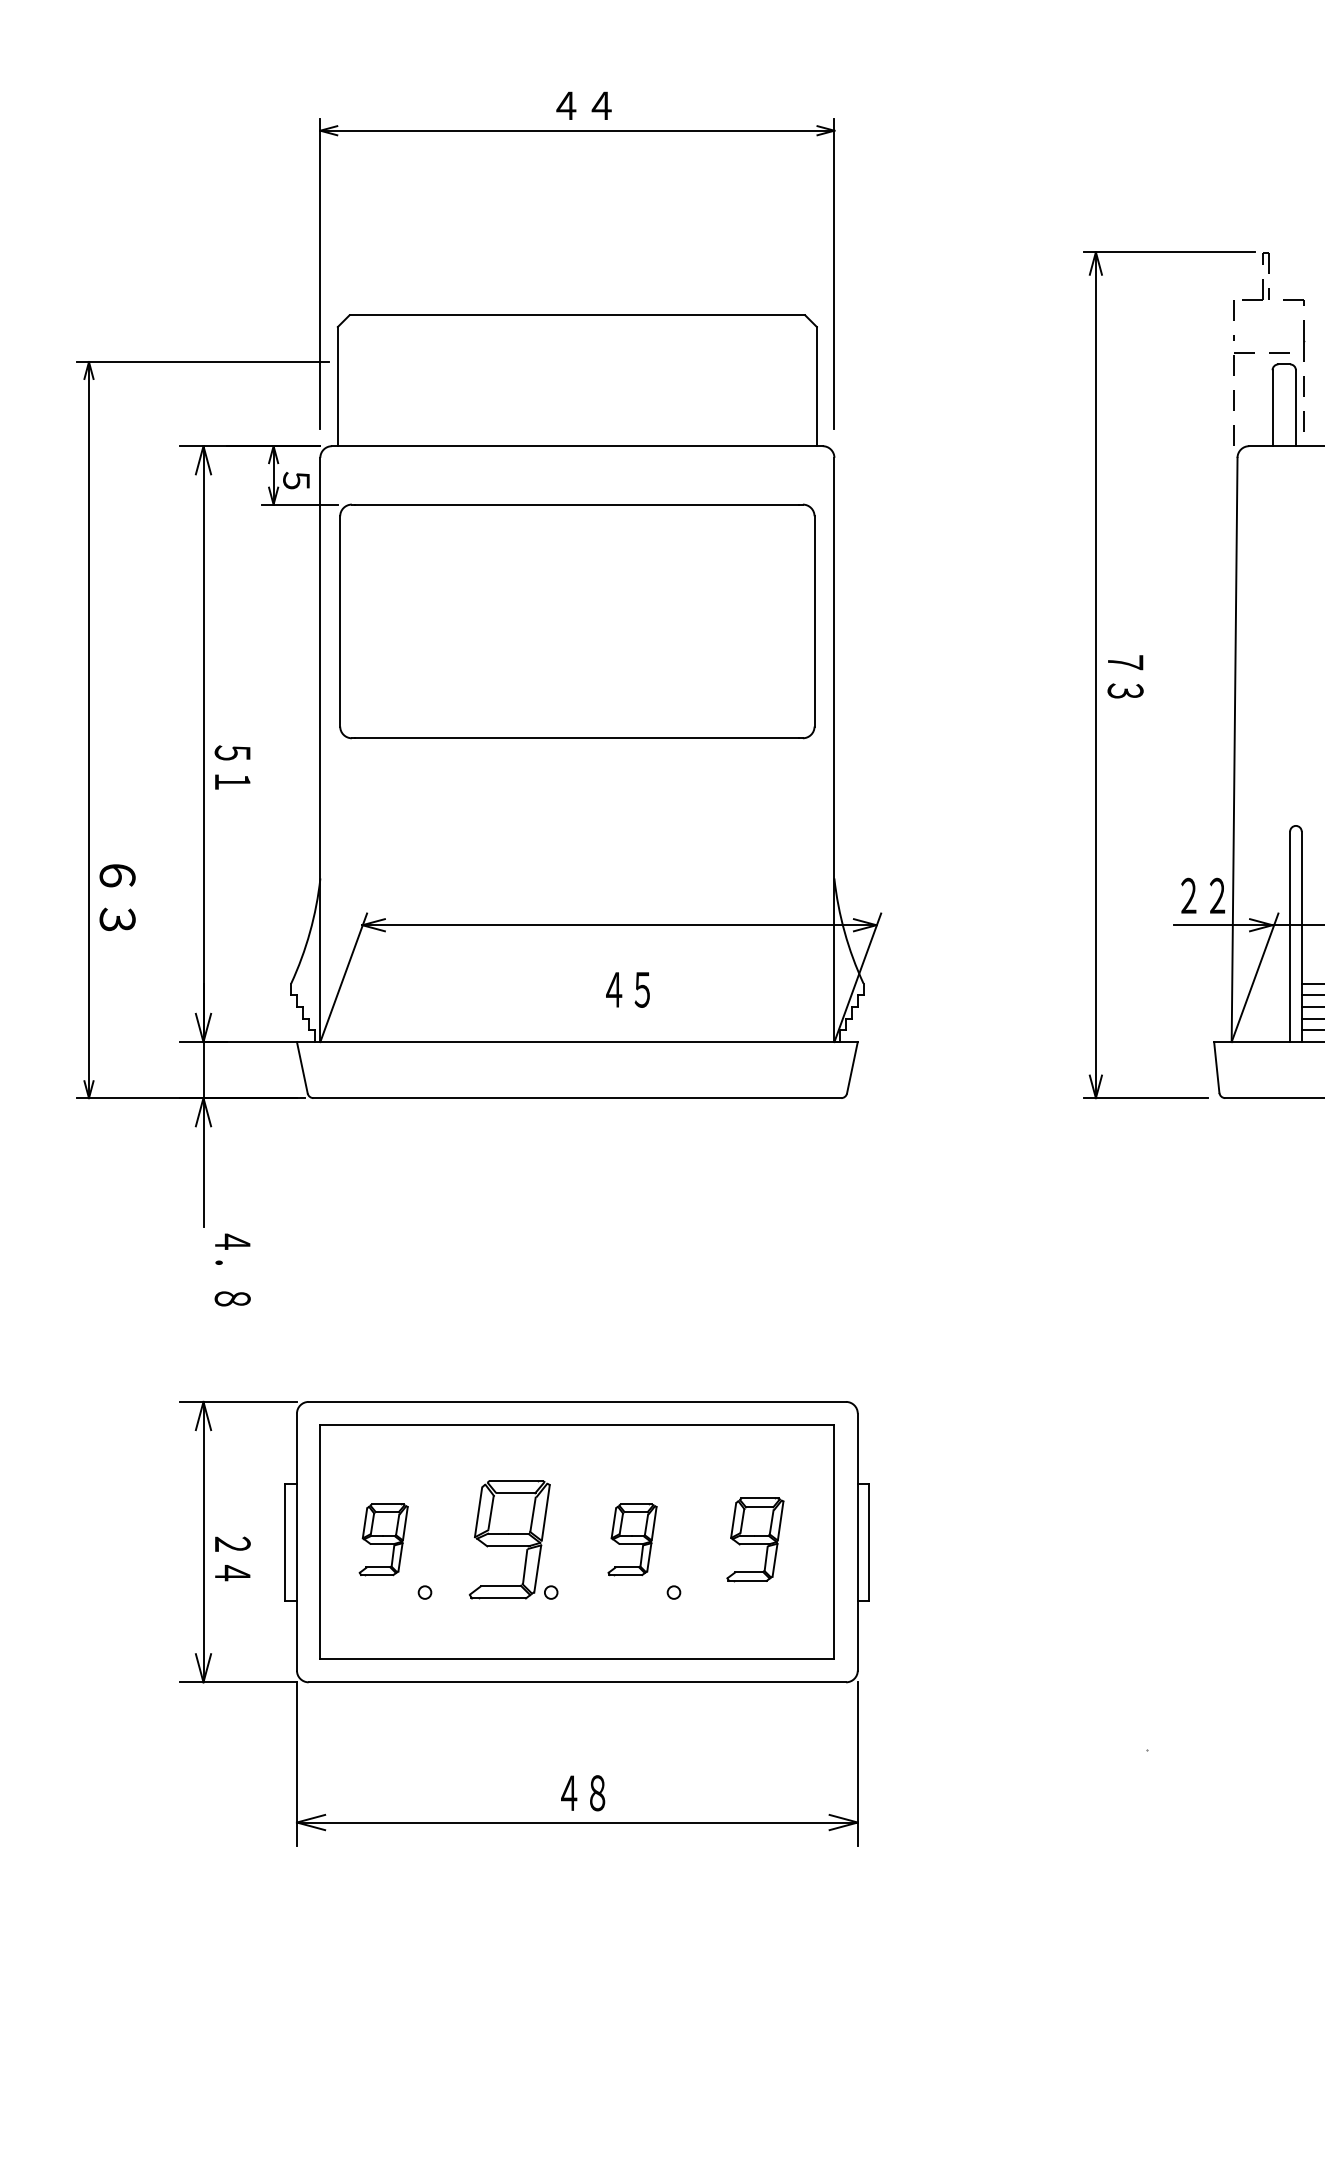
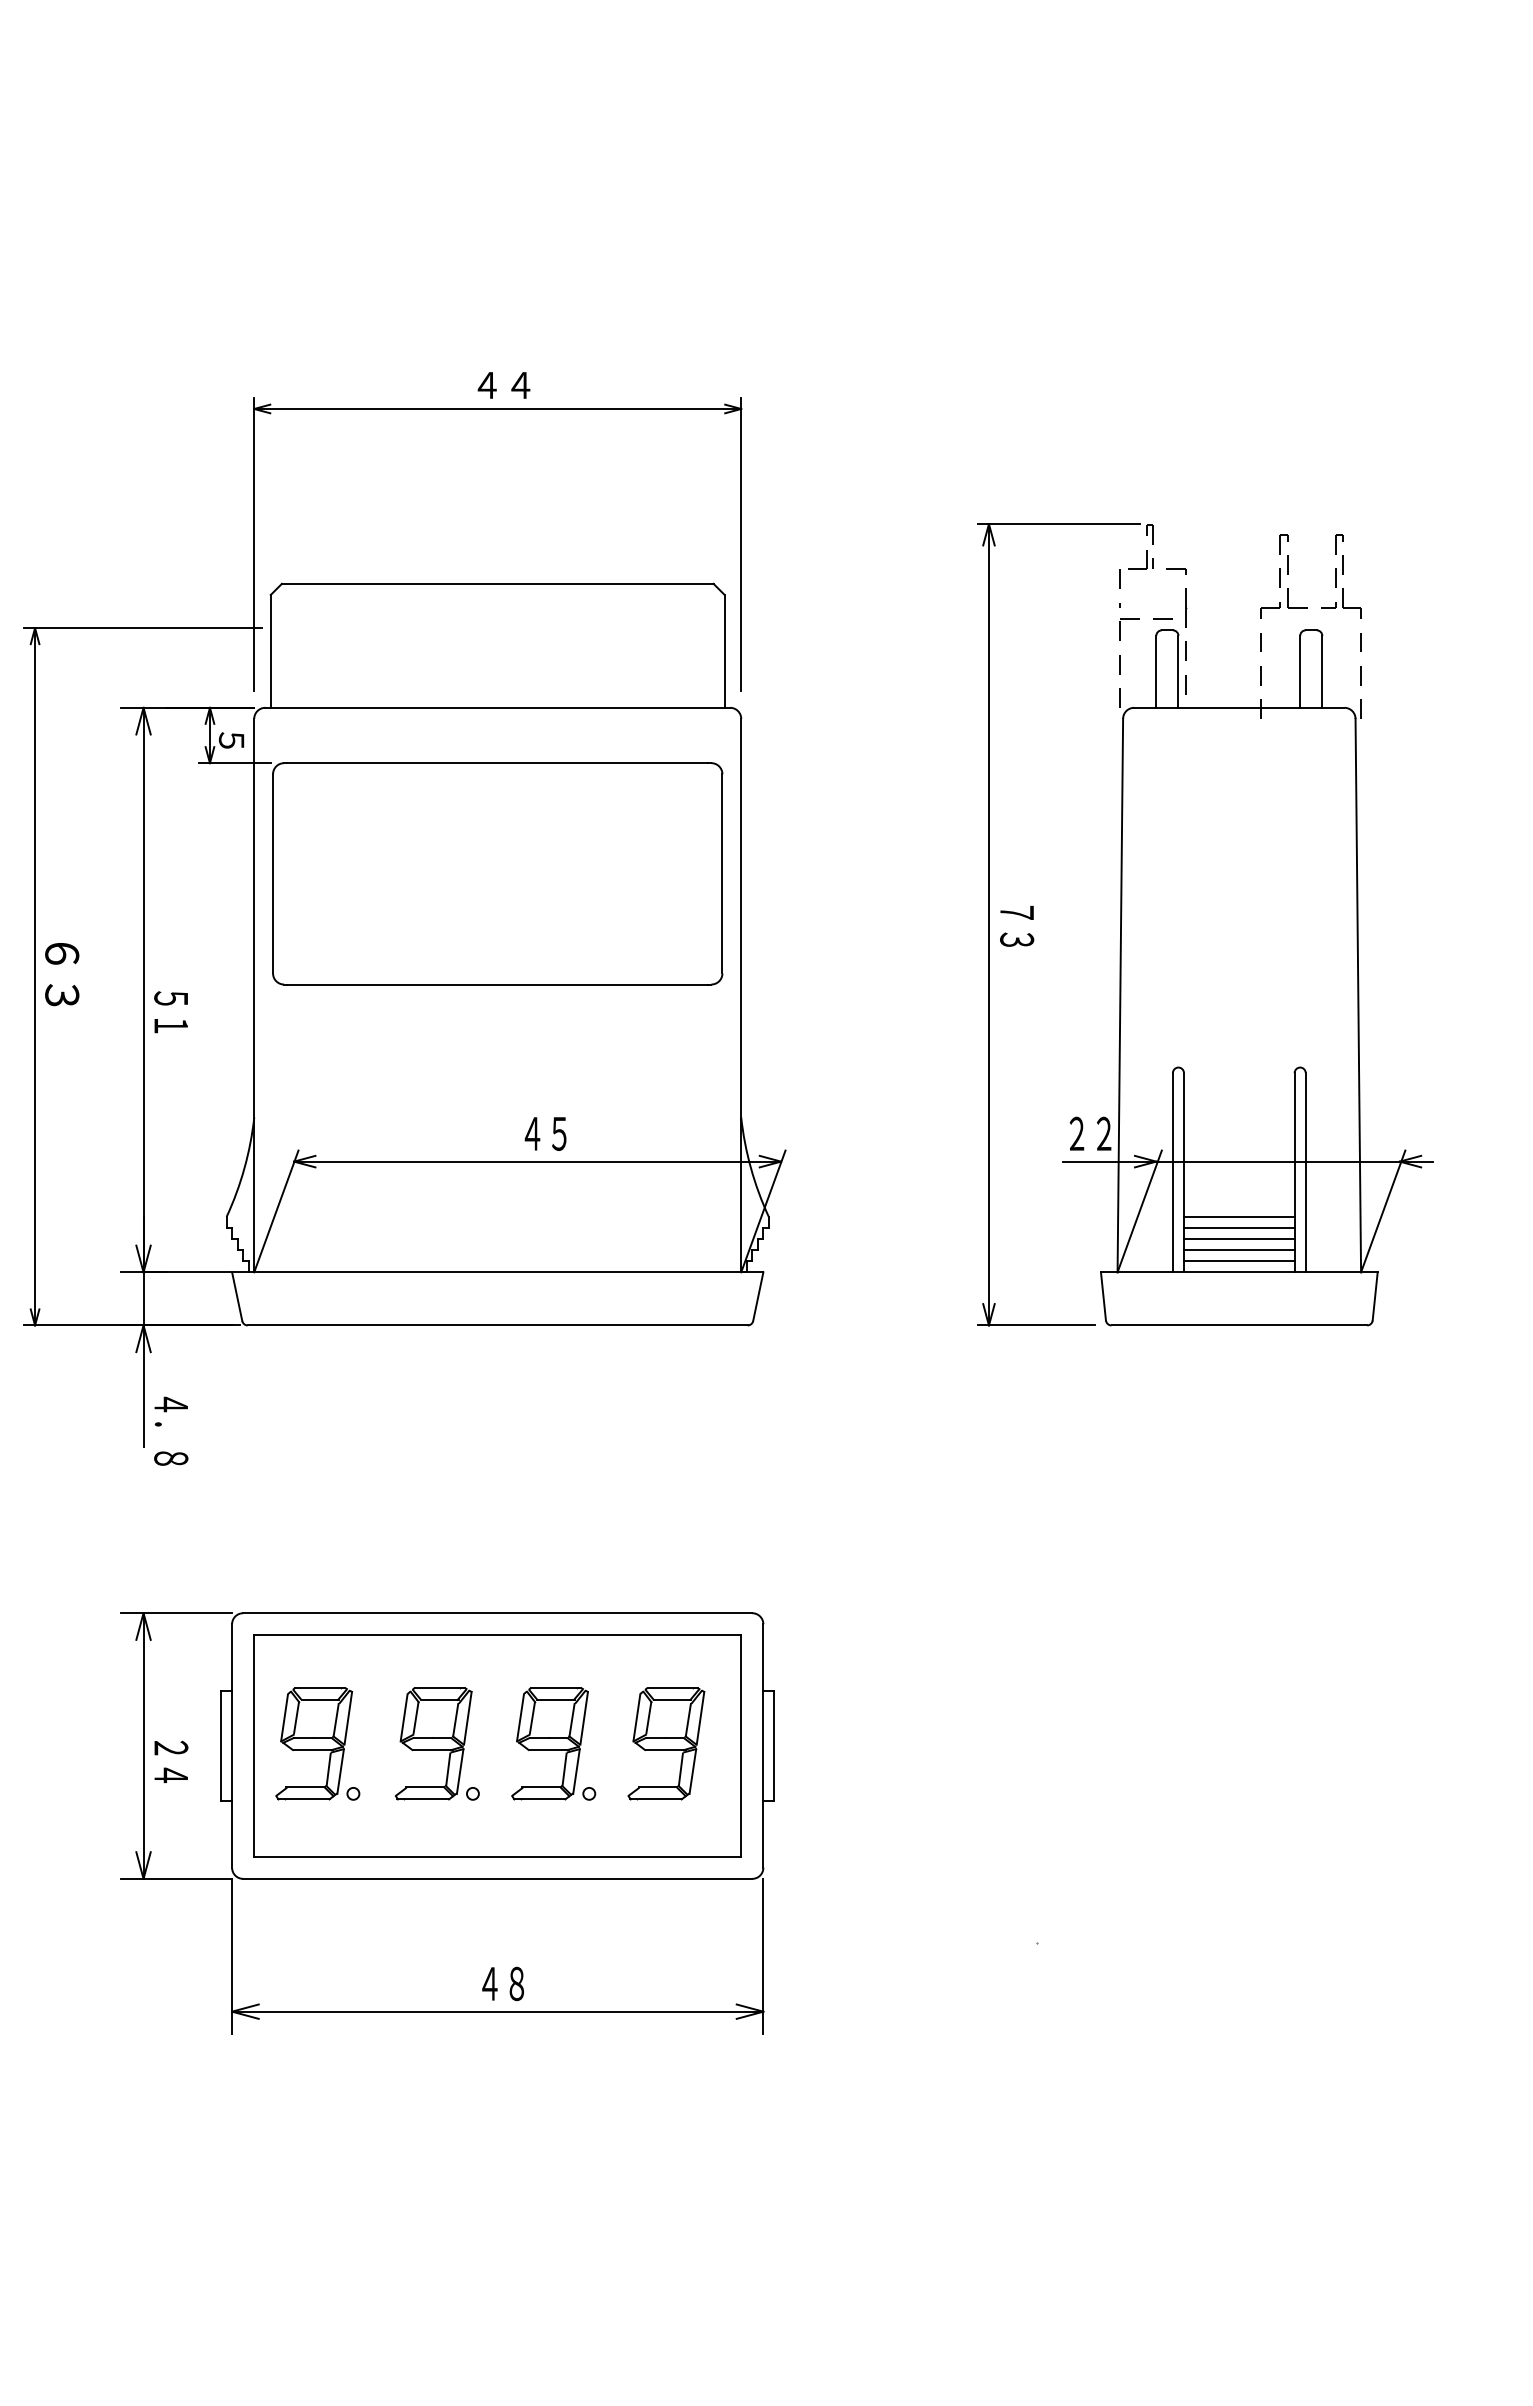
text: (117, 897) -> (62, 974), moved
text: (627, 989) -> (545, 1133), moved
text: (232, 1269) -> (171, 1430), moved
part: (383, 1539) -> (314, 1743), size x1.67
part: (632, 1539) -> (549, 1743), size x1.67
part: (755, 1539) -> (666, 1743), size x1.43

